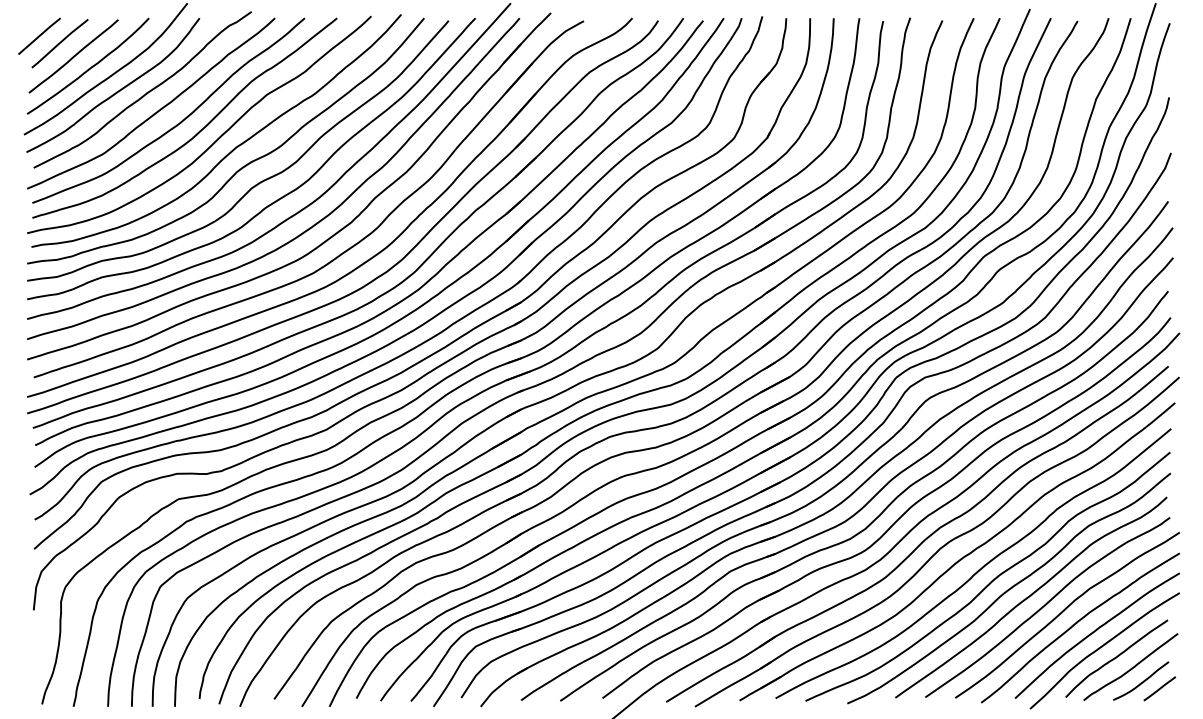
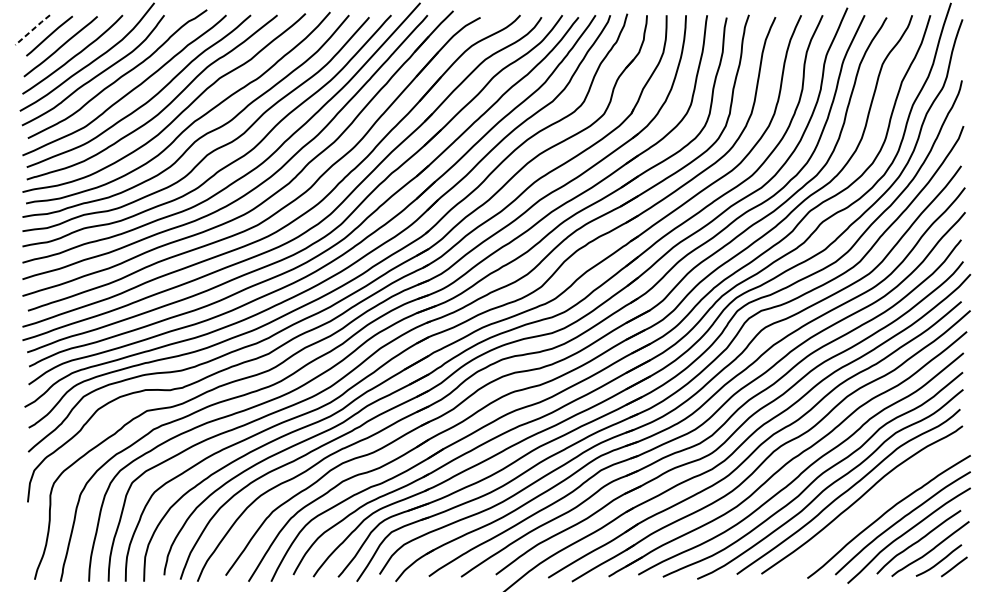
line: (40, 35) -> (33, 29), solid -> dashed
curve: (1064, 611) -> (875, 503), removed

